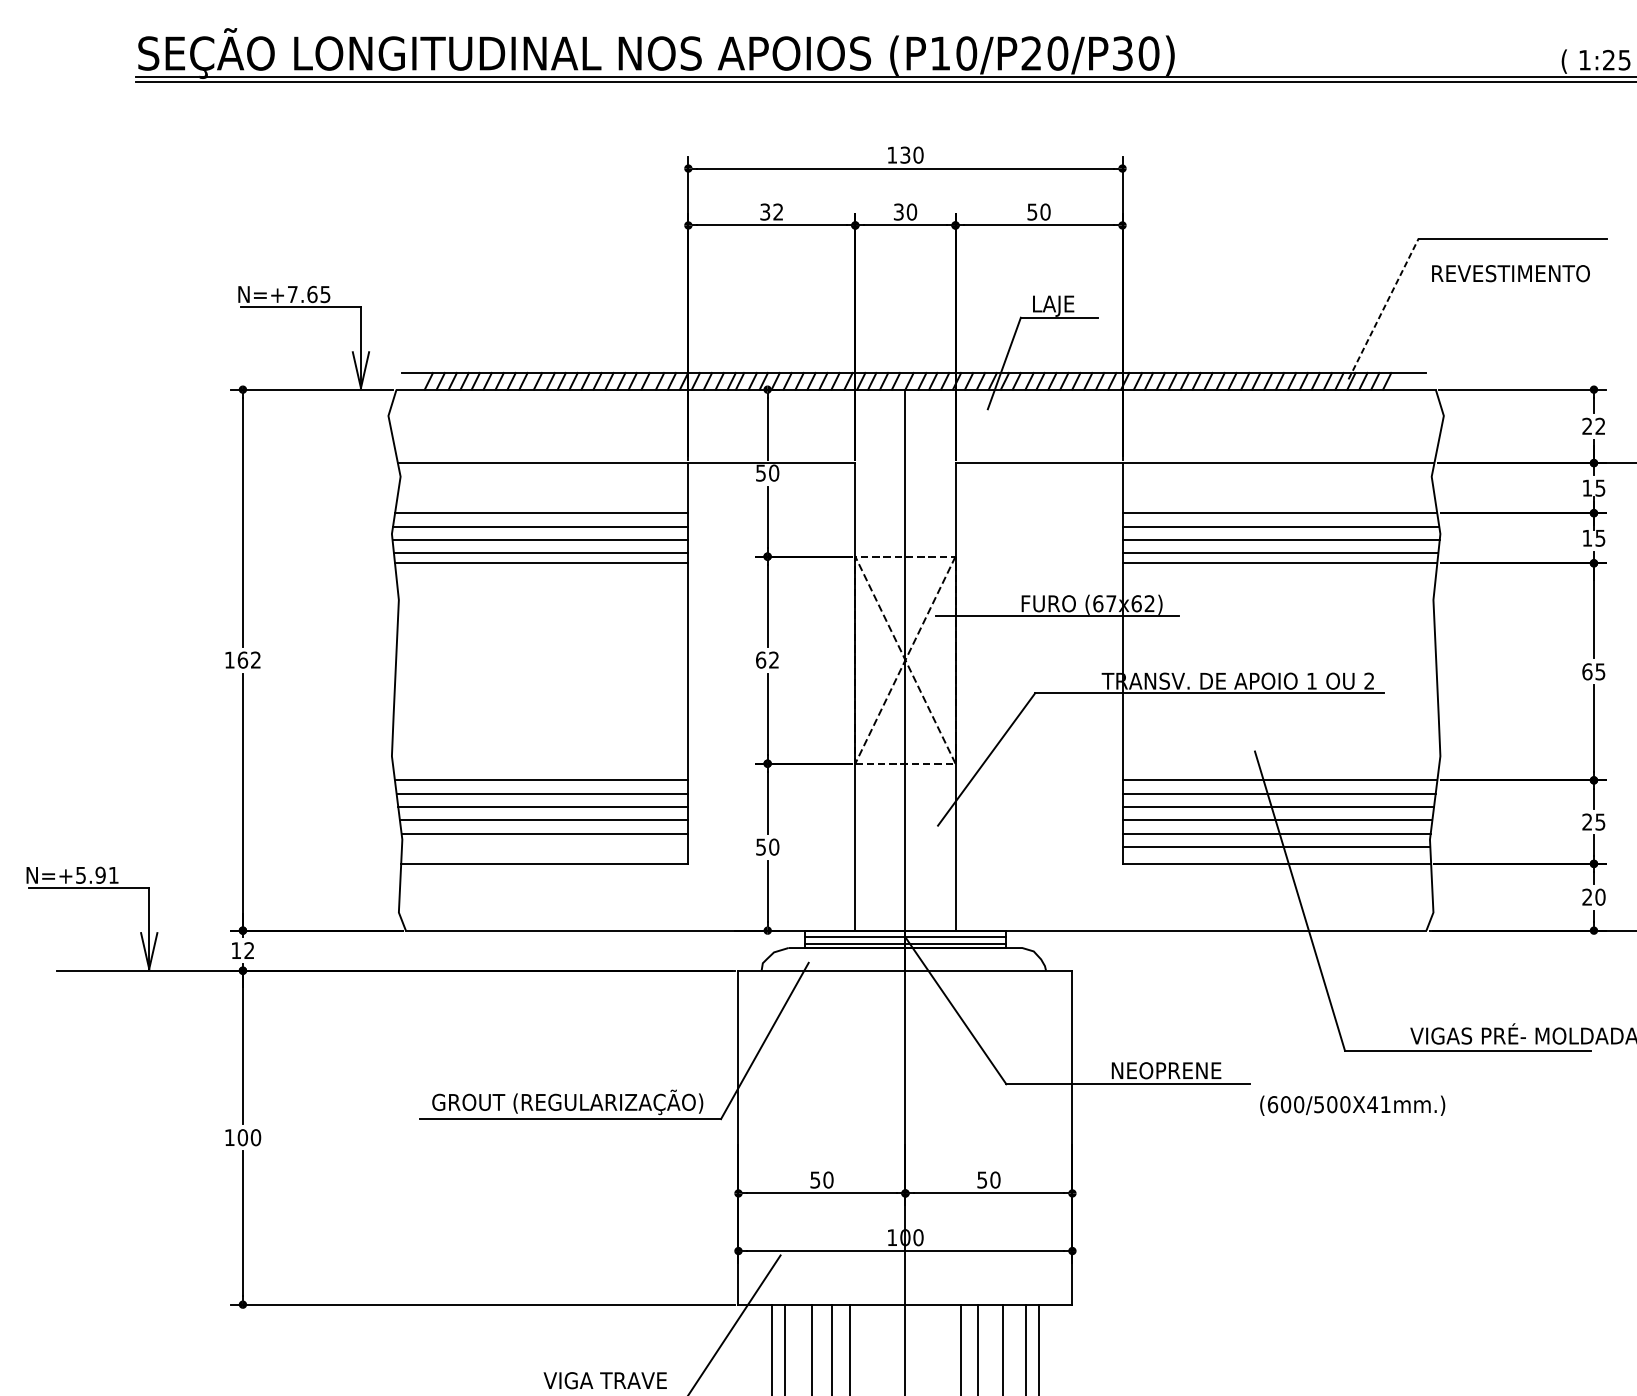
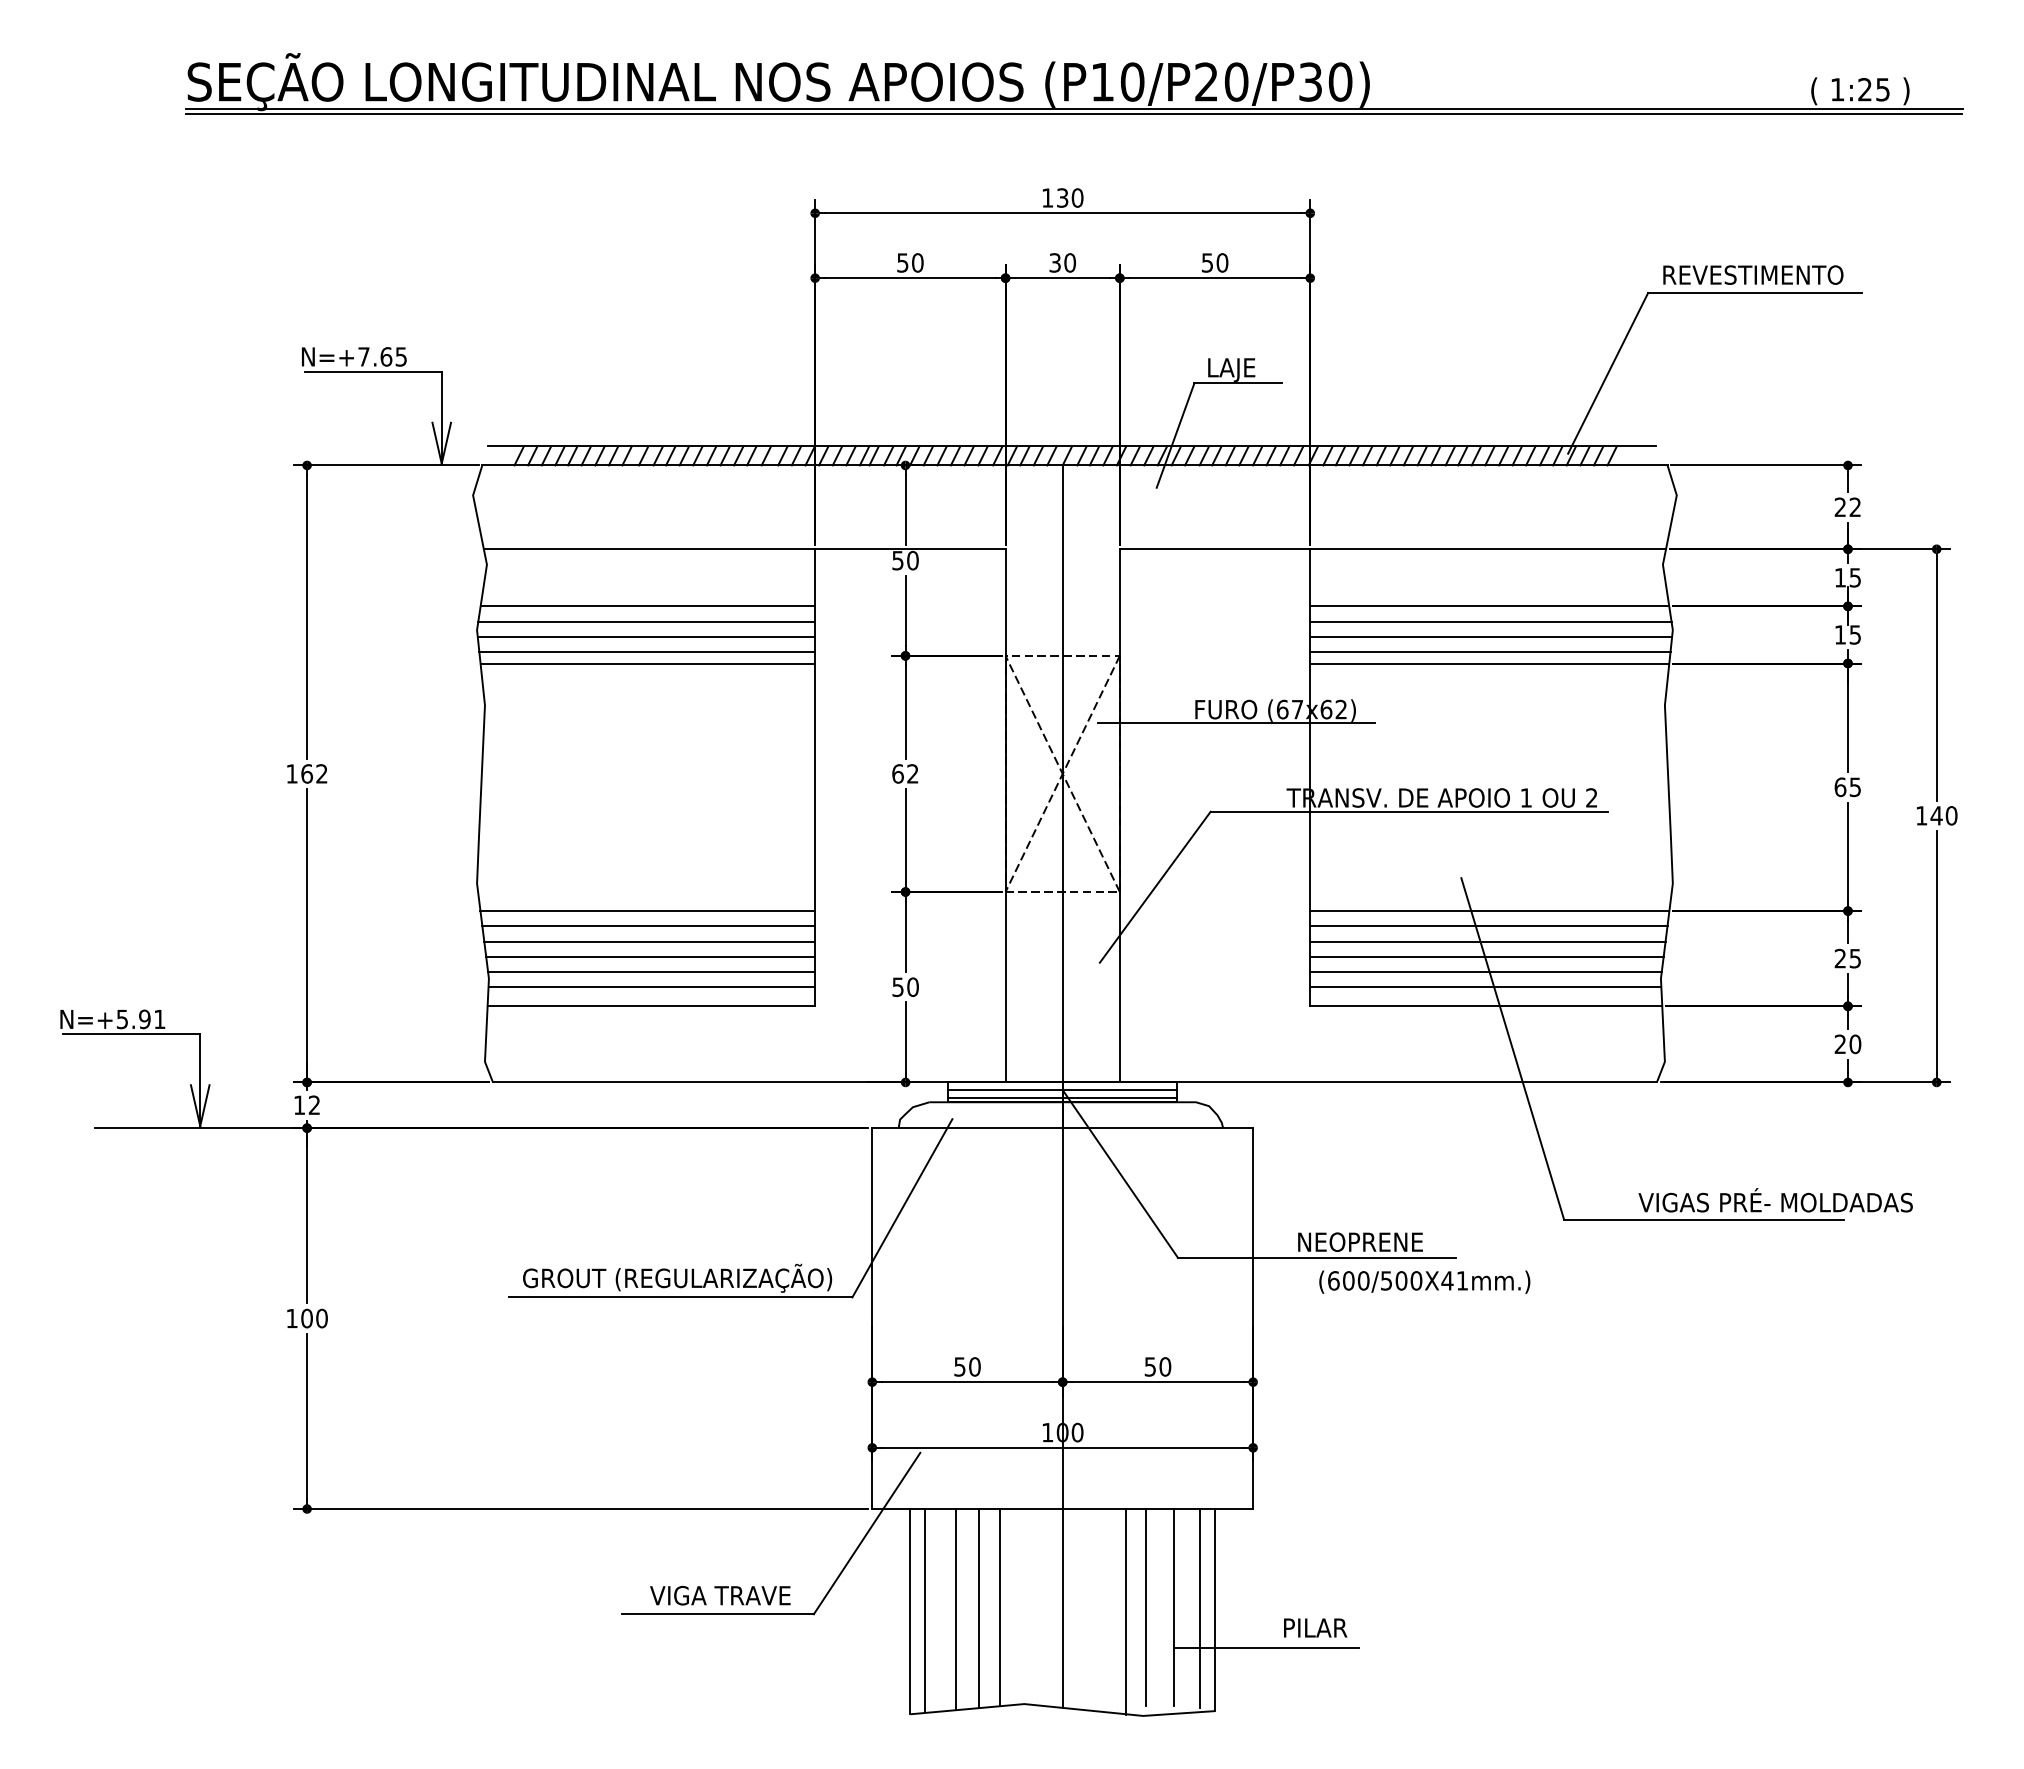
text: (771, 211) -> (910, 262), 32 -> 50
text: (1511, 273) -> (1753, 274), moved
line: (1383, 309) -> (1608, 373), dashed -> solid
line: (544, 847) -> (651, 987), added
text: (1352, 1105) -> (1424, 1281), moved

